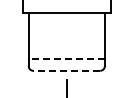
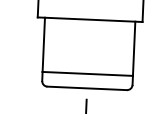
line: (66, 58) -> (87, 73), dashed -> solid
line: (66, 70) -> (86, 88), dashed -> solid

